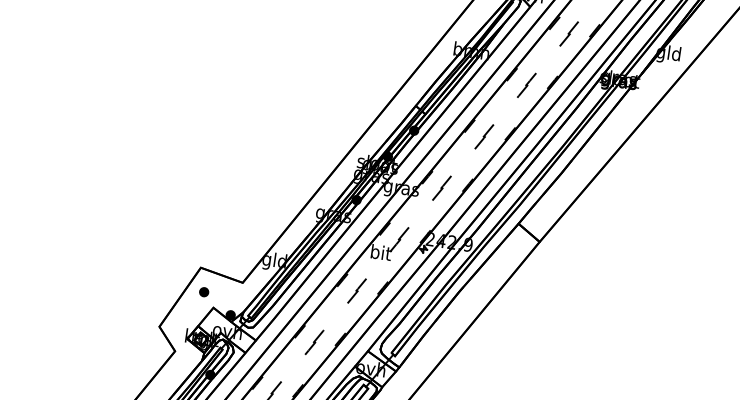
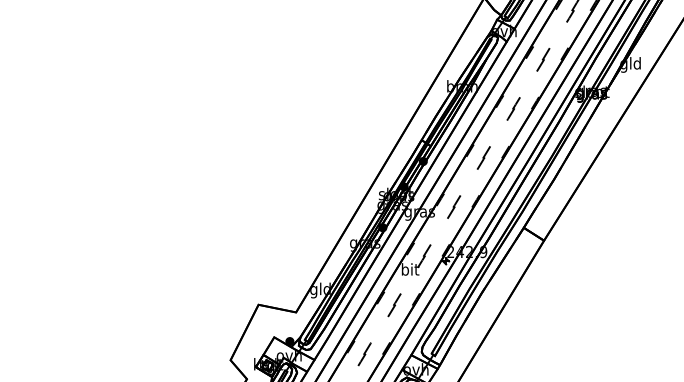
part: (204, 291) -> (264, 324), removed

